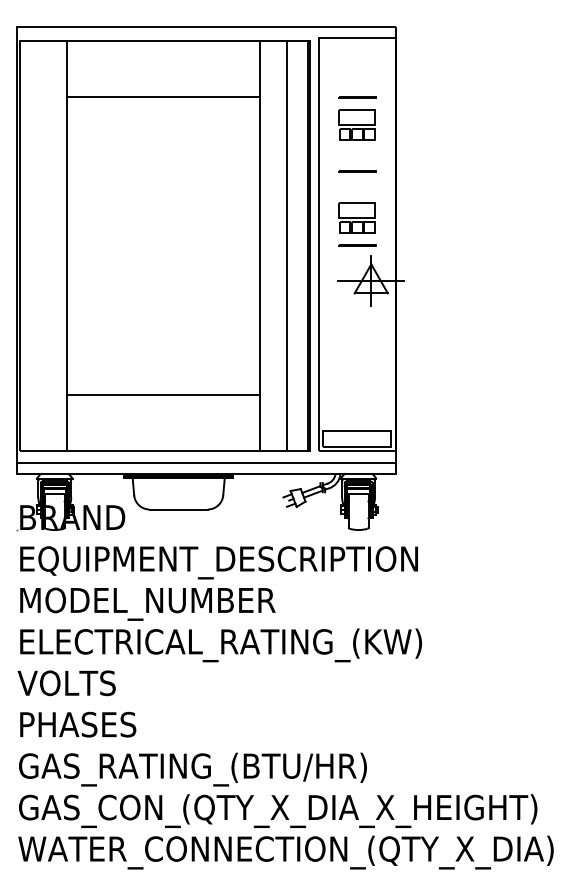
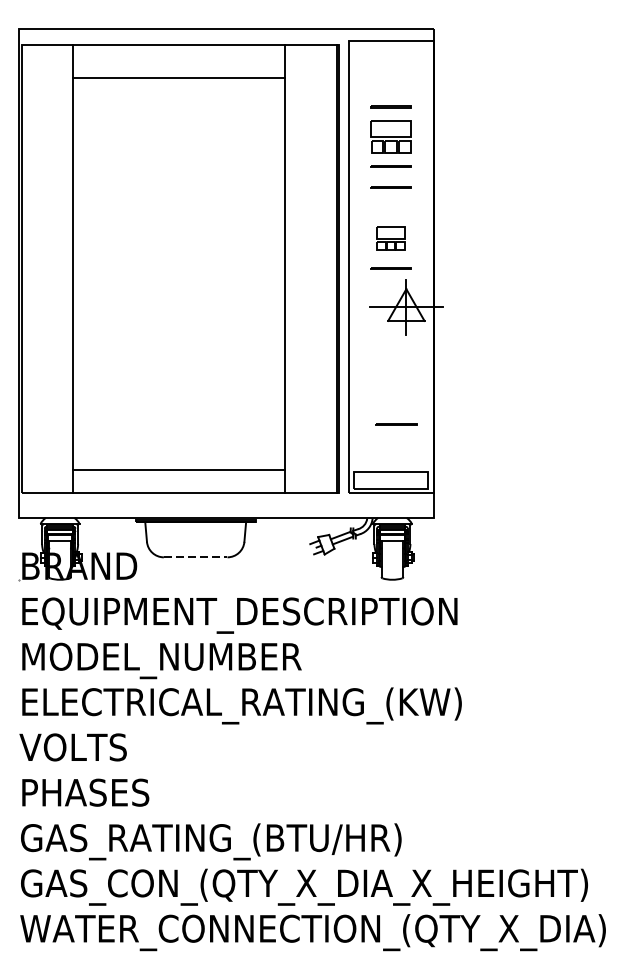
line: (163, 97) -> (179, 78), moved
line: (357, 151) -> (391, 165), added
part: (356, 217) -> (390, 237), size x0.7
line: (286, 245) -> (313, 268), removed
line: (362, 387) -> (396, 423), added
line: (163, 394) -> (179, 469), moved
line: (206, 462) -> (226, 505), removed
line: (179, 509) -> (196, 557), solid -> dashed

